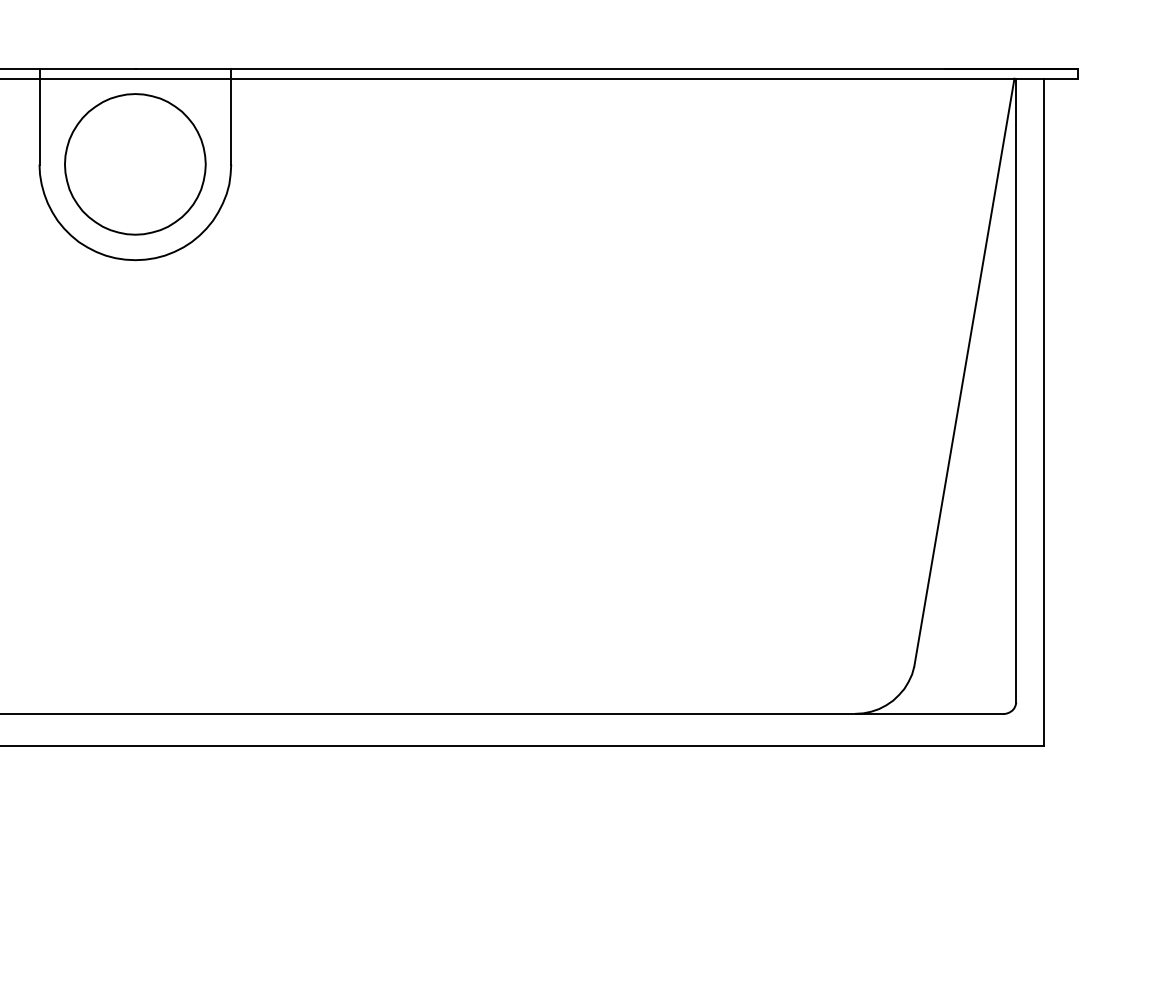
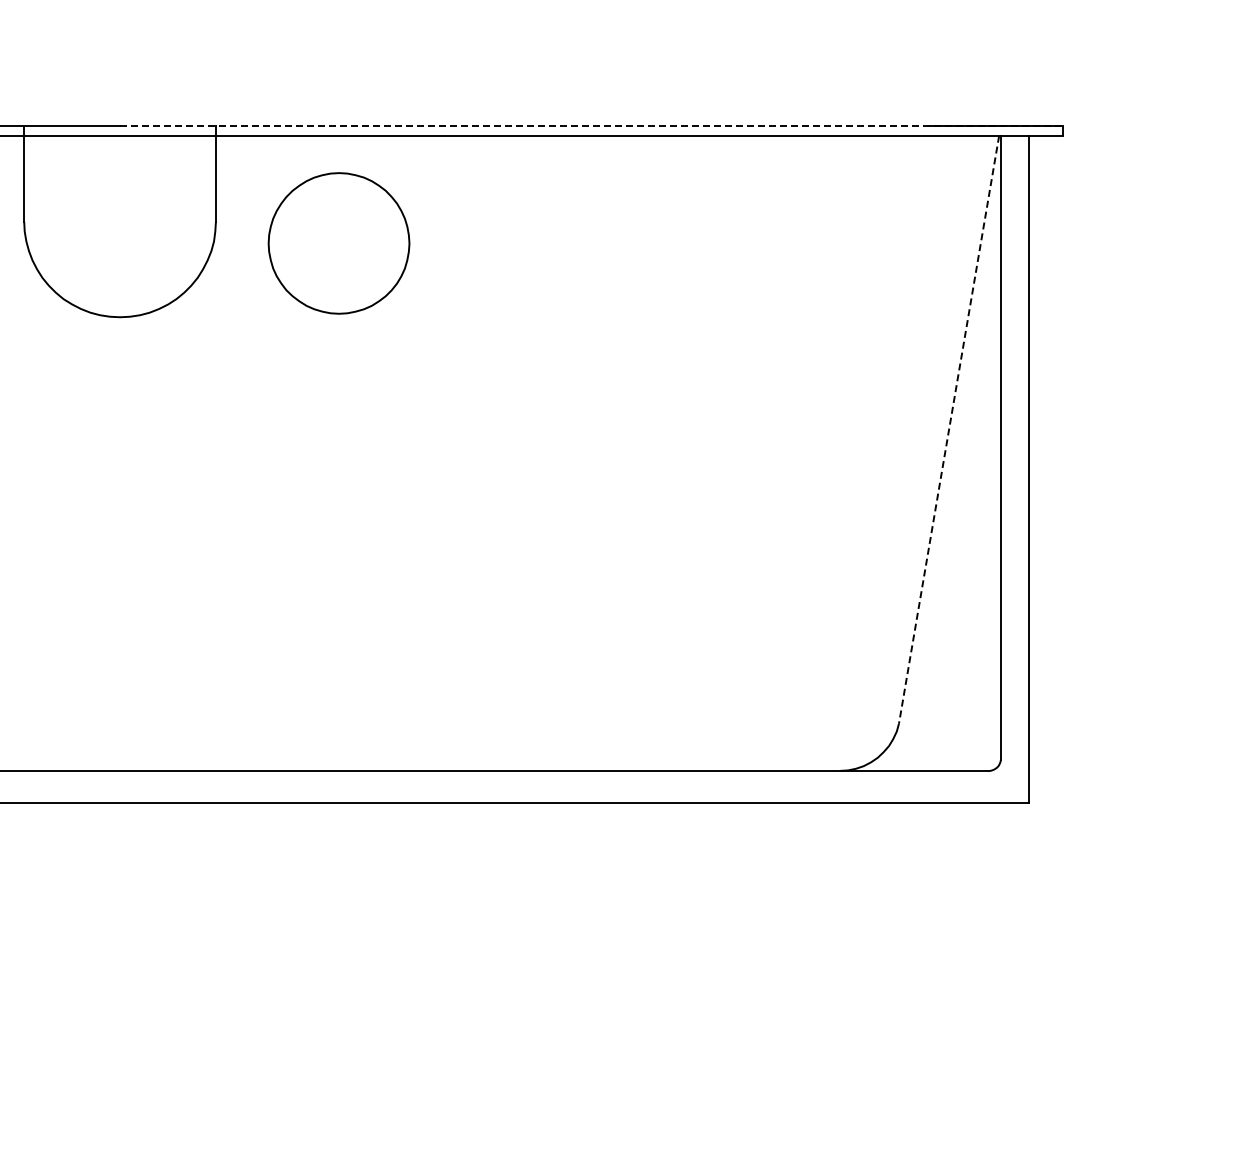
line: (606, 68) -> (591, 125), solid -> dashed
part: (134, 164) -> (338, 243), moved
line: (963, 373) -> (948, 430), solid -> dashed

